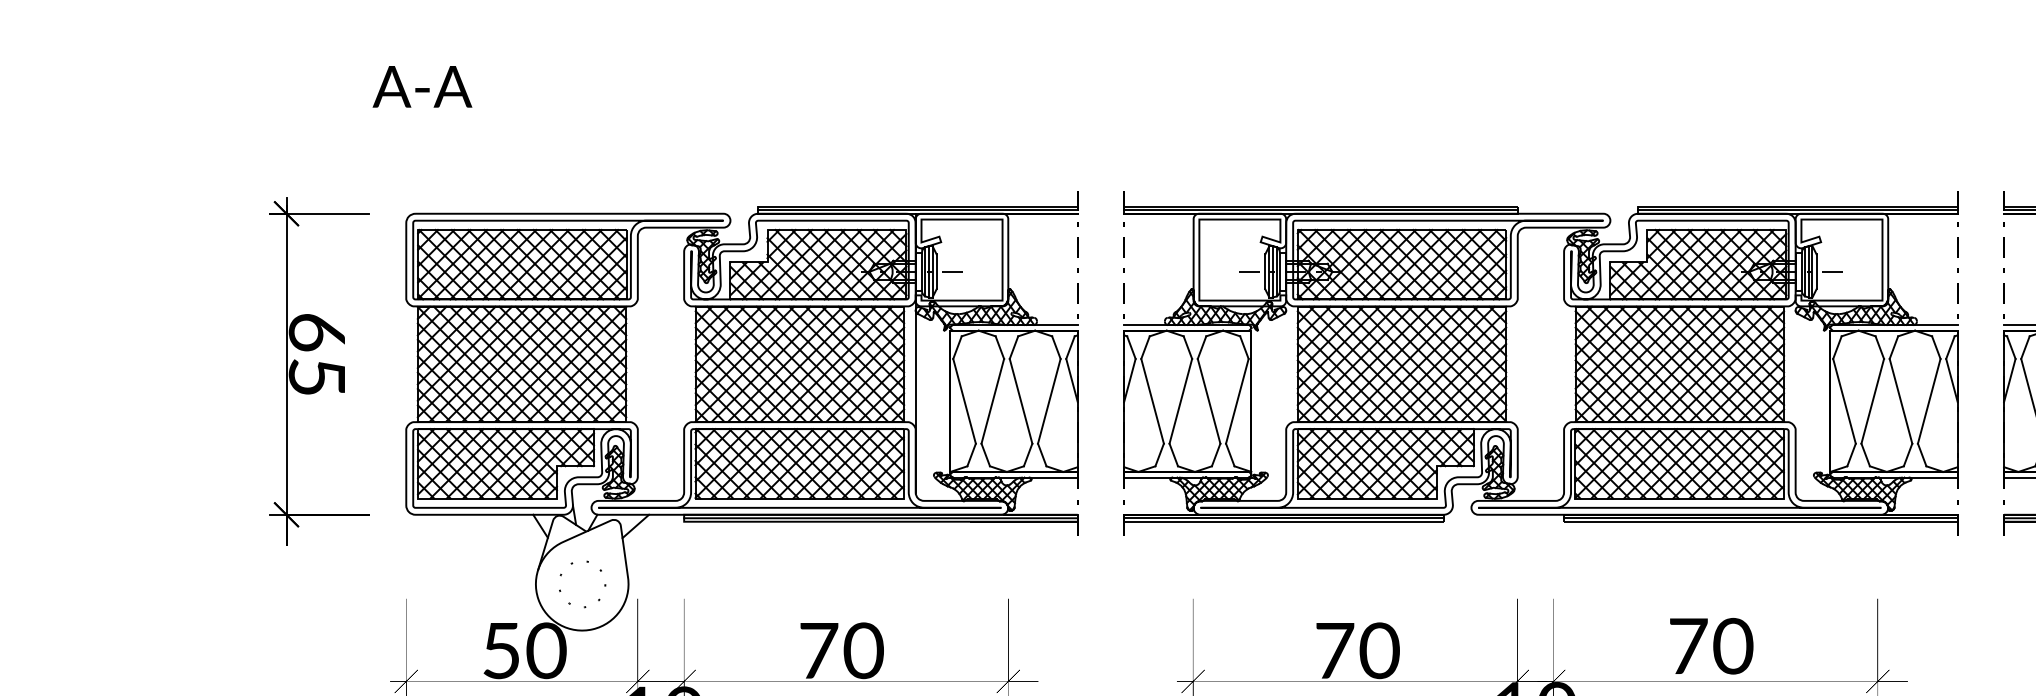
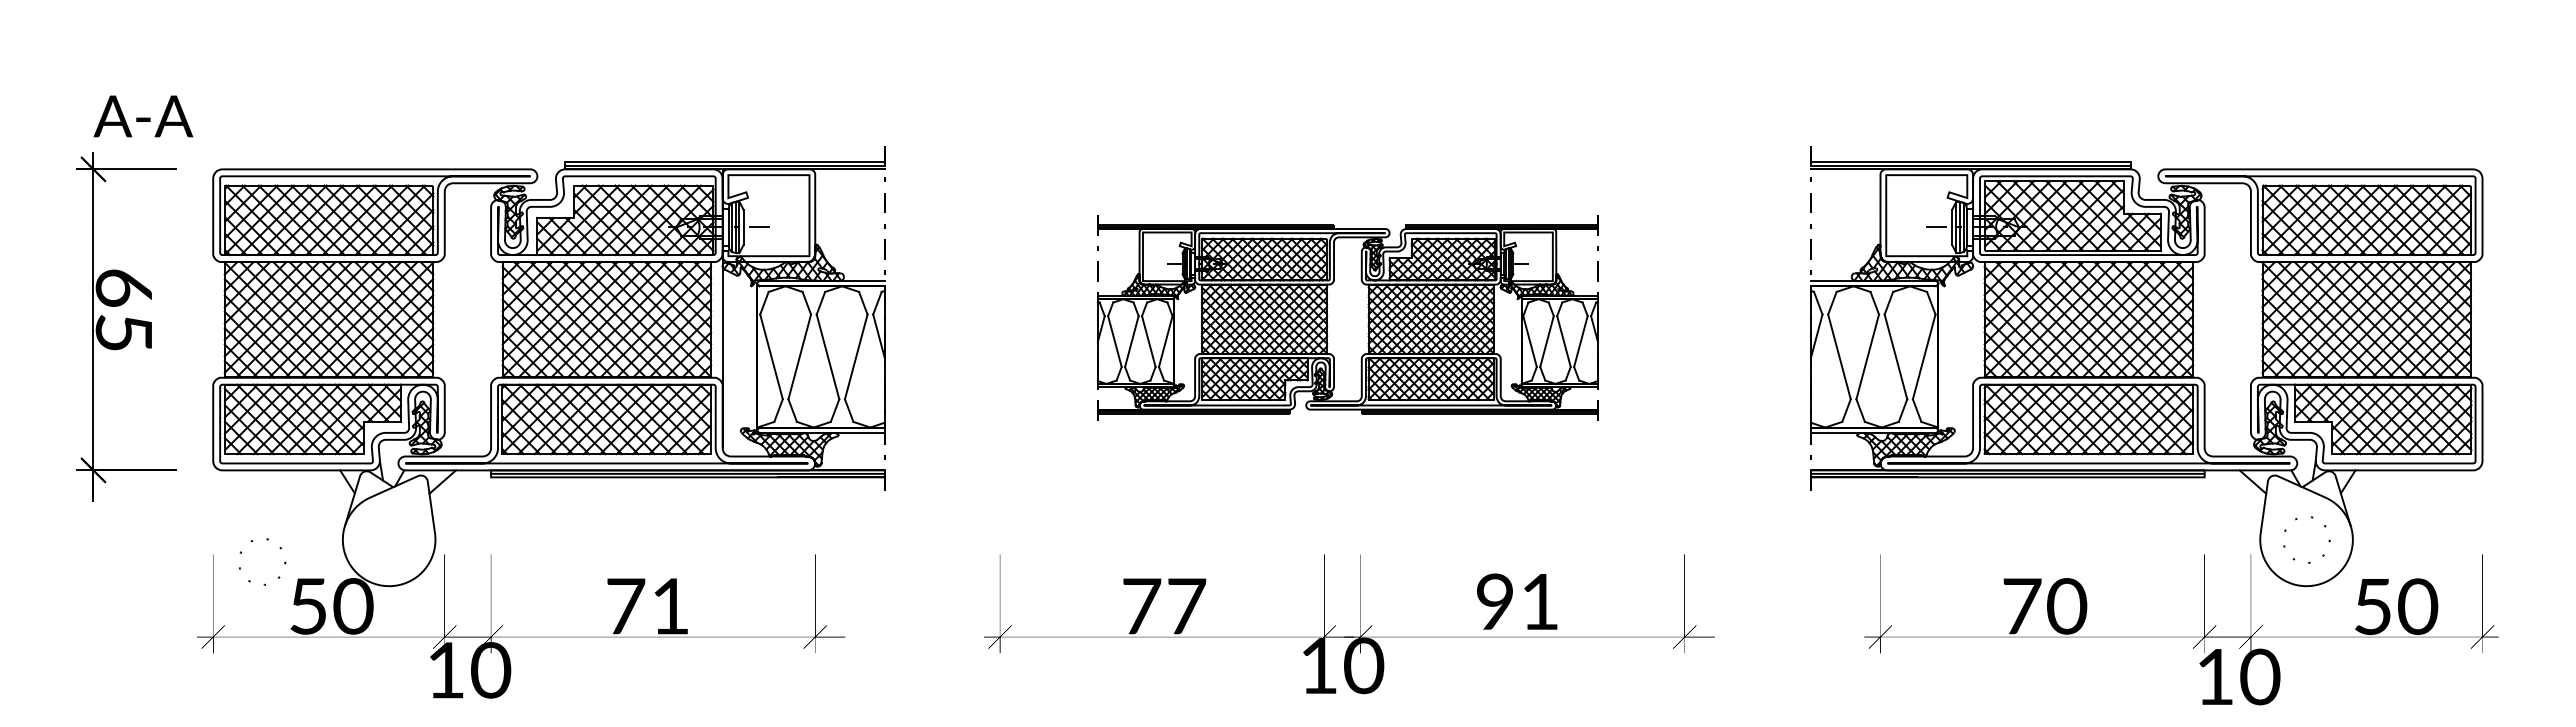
text: (422, 86) -> (143, 116), moved
part: (1540, 362) -> (1347, 318), size x0.6
circle: (582, 583) -> (262, 561), moved
text: (1711, 645) -> (1518, 601), 70 -> 91
text: (863, 650) -> (670, 606), 70 -> 71
text: (1379, 650) -> (1186, 606), 70 -> 77

